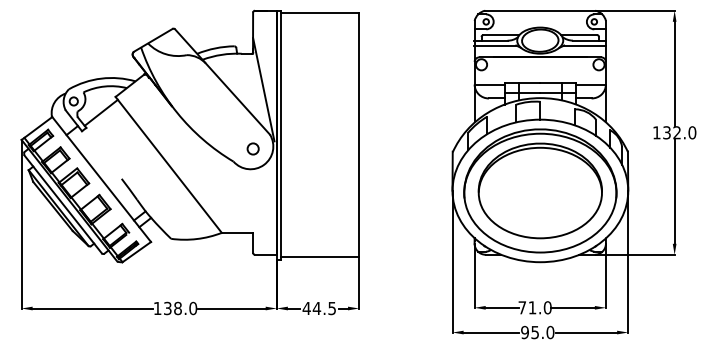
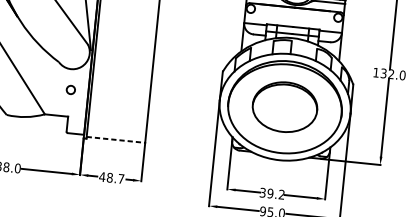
circle: (252, 148) -> (70, 89), moved
part: (539, 190) -> (284, 106), size x0.7
line: (320, 257) -> (116, 140), solid -> dashed
text: (534, 307) -> (271, 193), 71.0 -> 39.2
text: (323, 308) -> (114, 178), 44.5 -> 48.7

